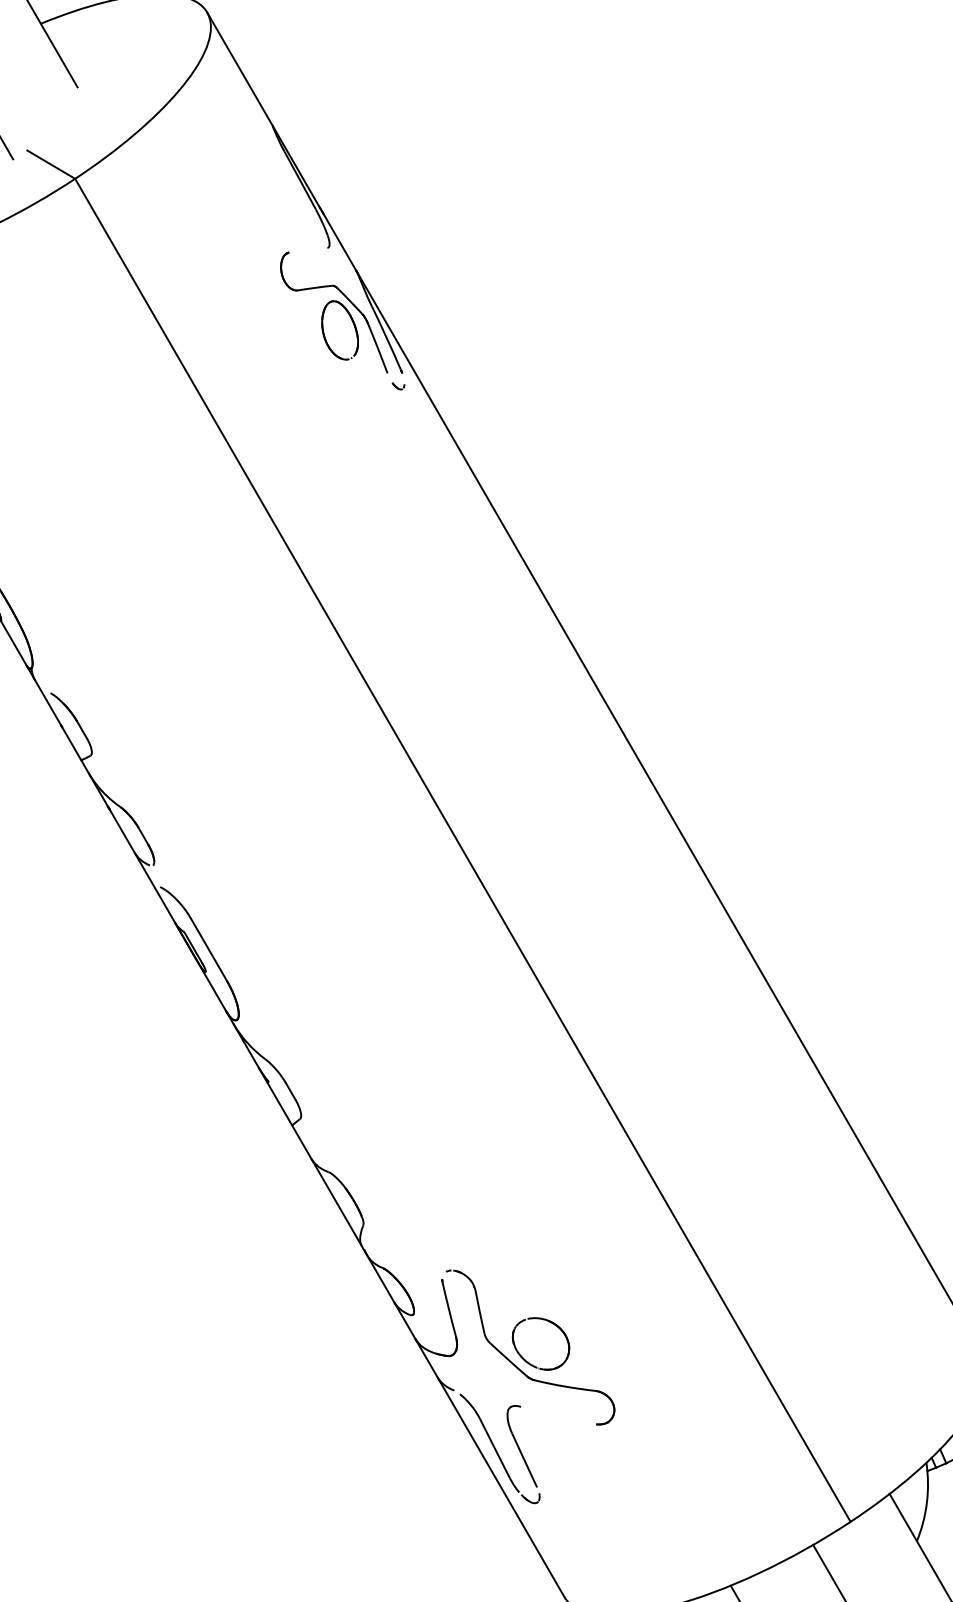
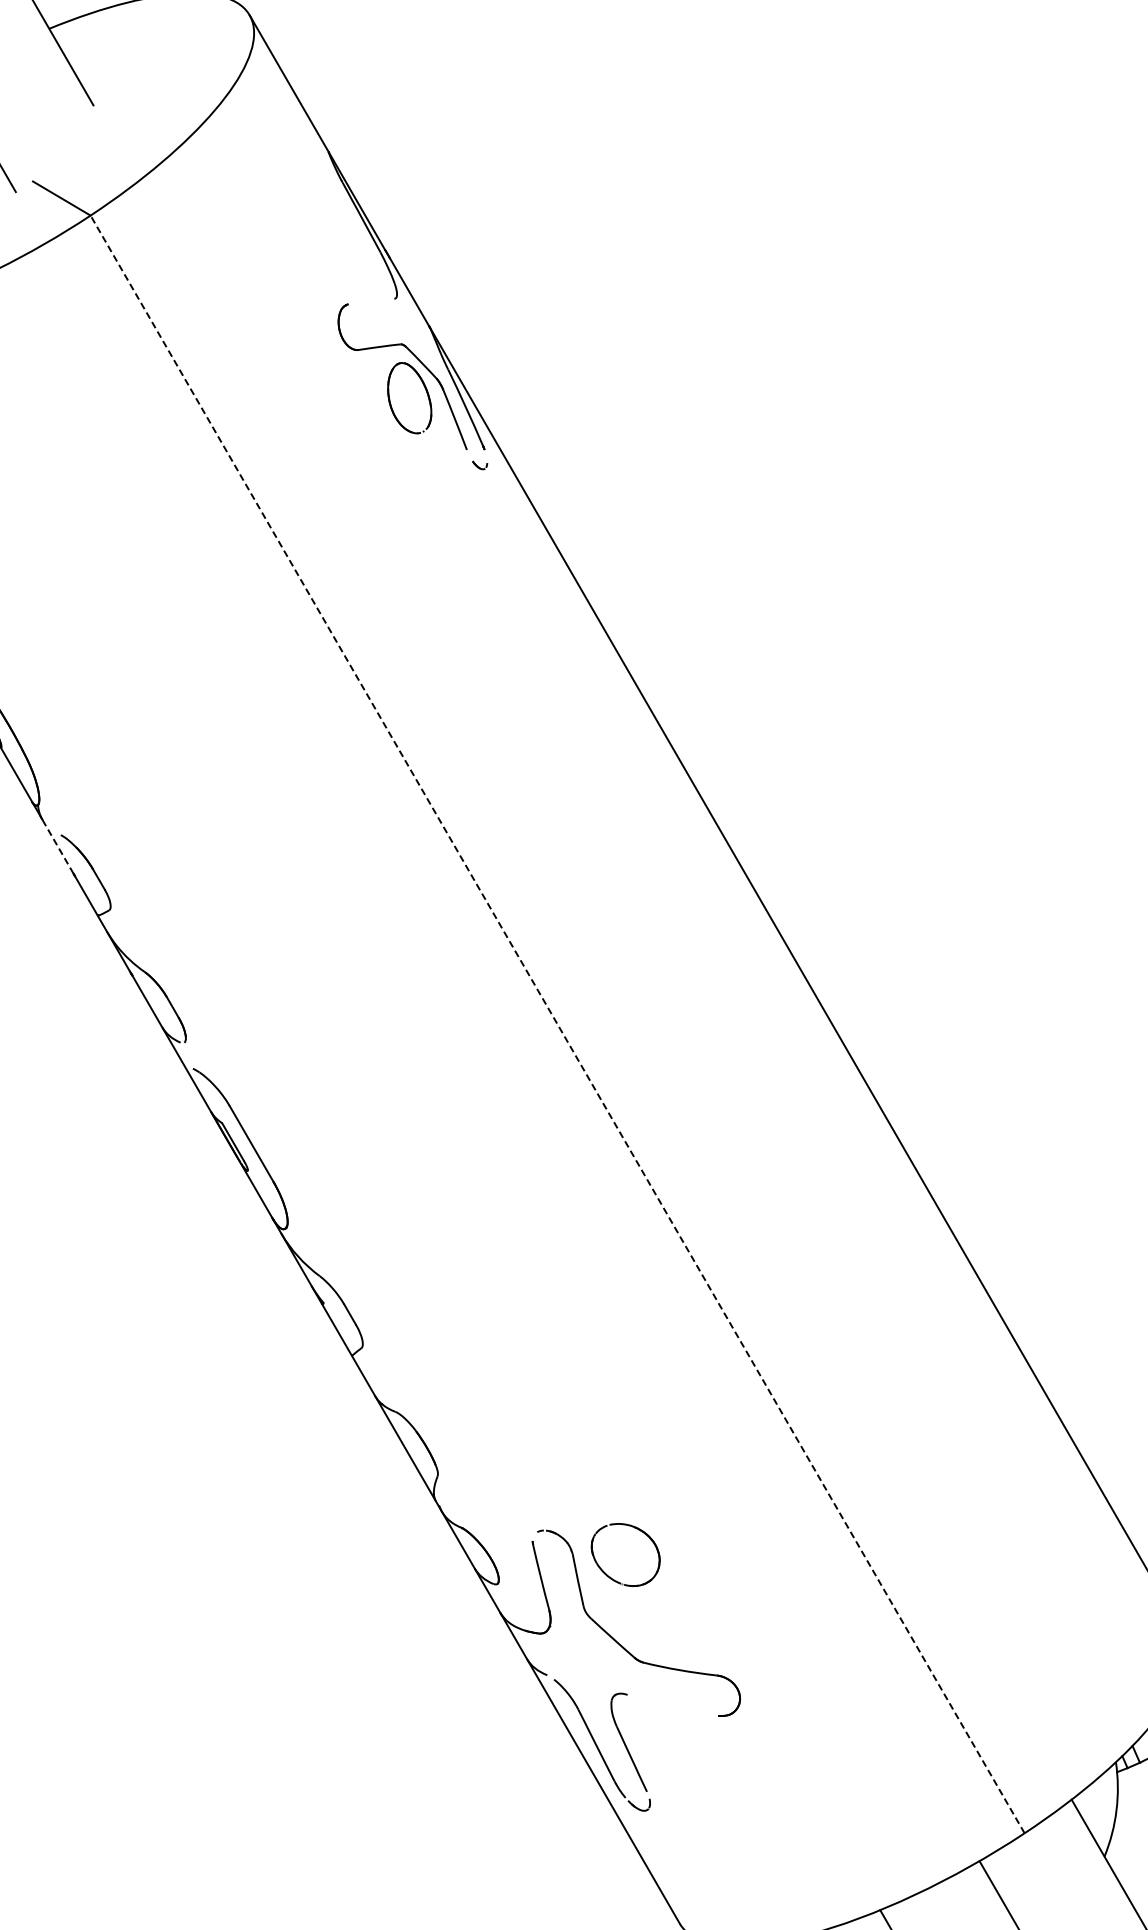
line: (47, 702) -> (57, 846), solid -> dashed
line: (462, 850) -> (557, 1024), solid -> dashed
part: (528, 1361) -> (610, 1576), moved

